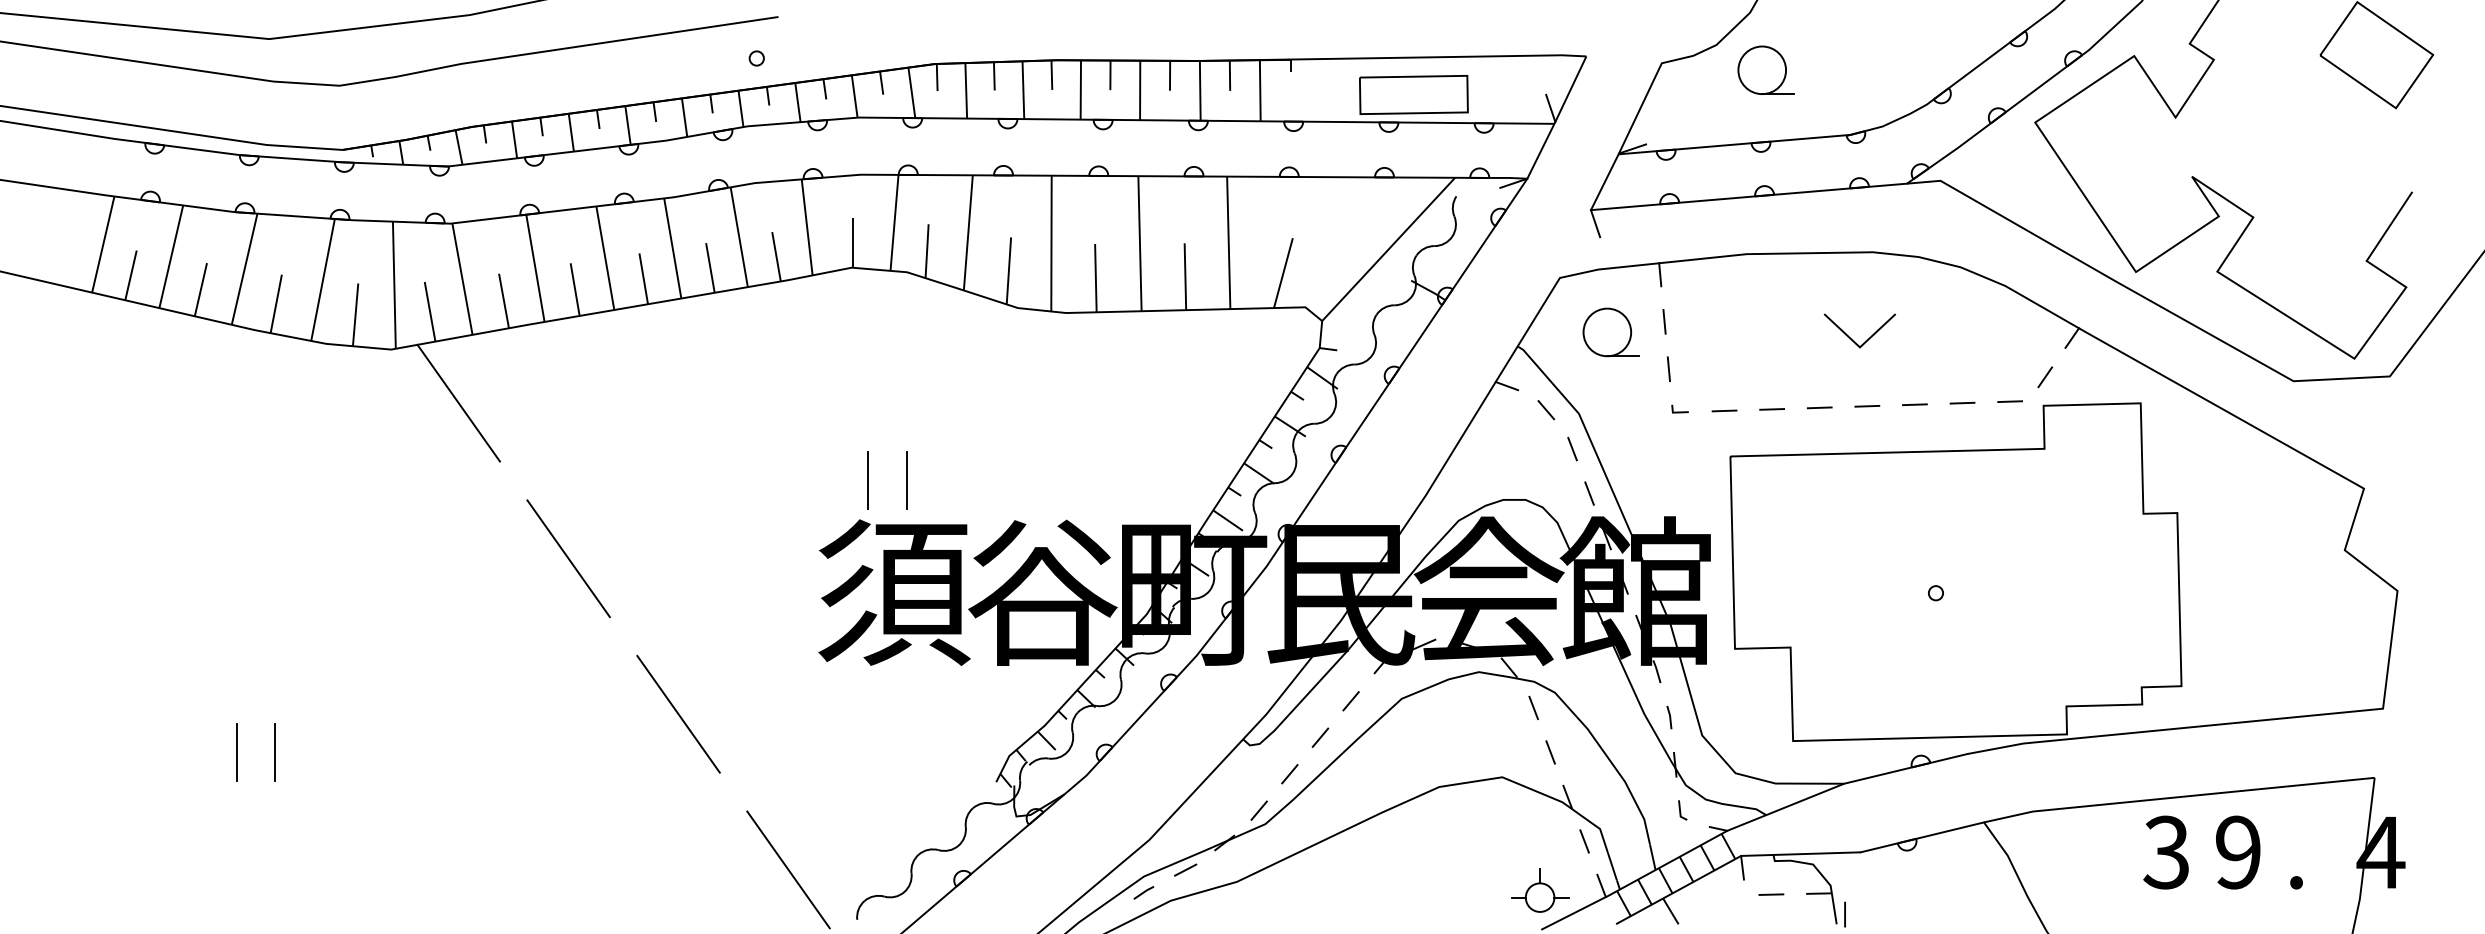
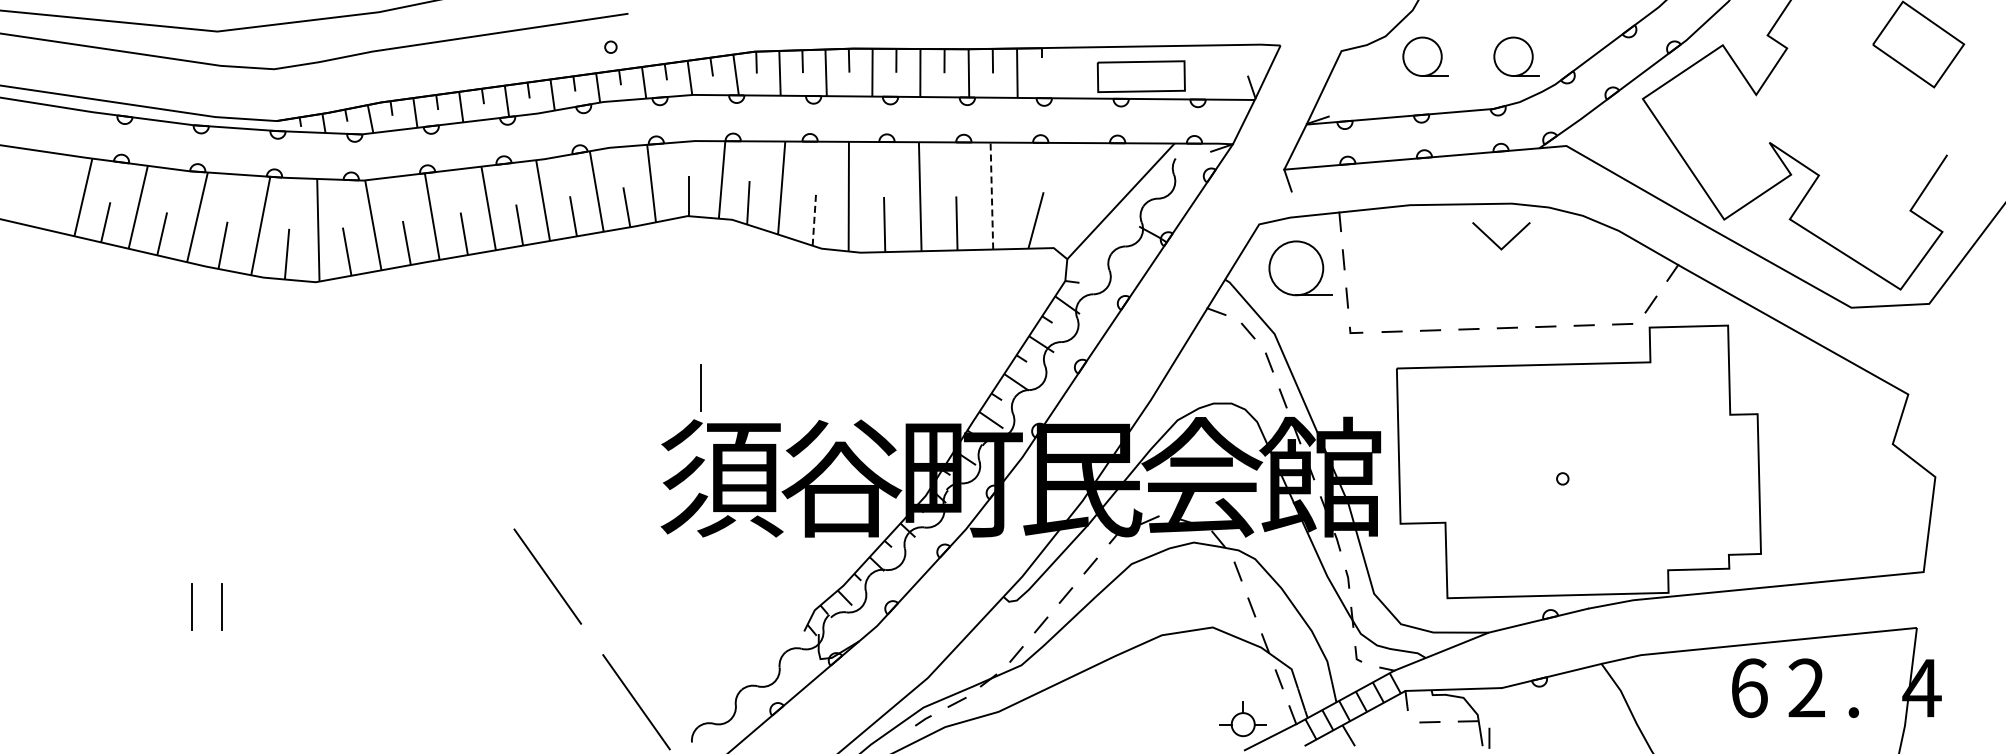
part: (1878, 69) -> (1516, 56), added
line: (1228, 242) -> (991, 195), solid -> dashed
line: (1008, 270) -> (814, 218), solid -> dashed
part: (1611, 332) -> (1300, 268), size x1.4
line: (1852, 338) -> (1495, 242), moved
line: (458, 403) -> (370, 325), removed
line: (906, 481) -> (731, 388), removed
line: (567, 558) -> (458, 450), removed
text: (2166, 852) -> (1748, 688), 3 -> 6
text: (2237, 852) -> (1806, 688), 9 -> 2

